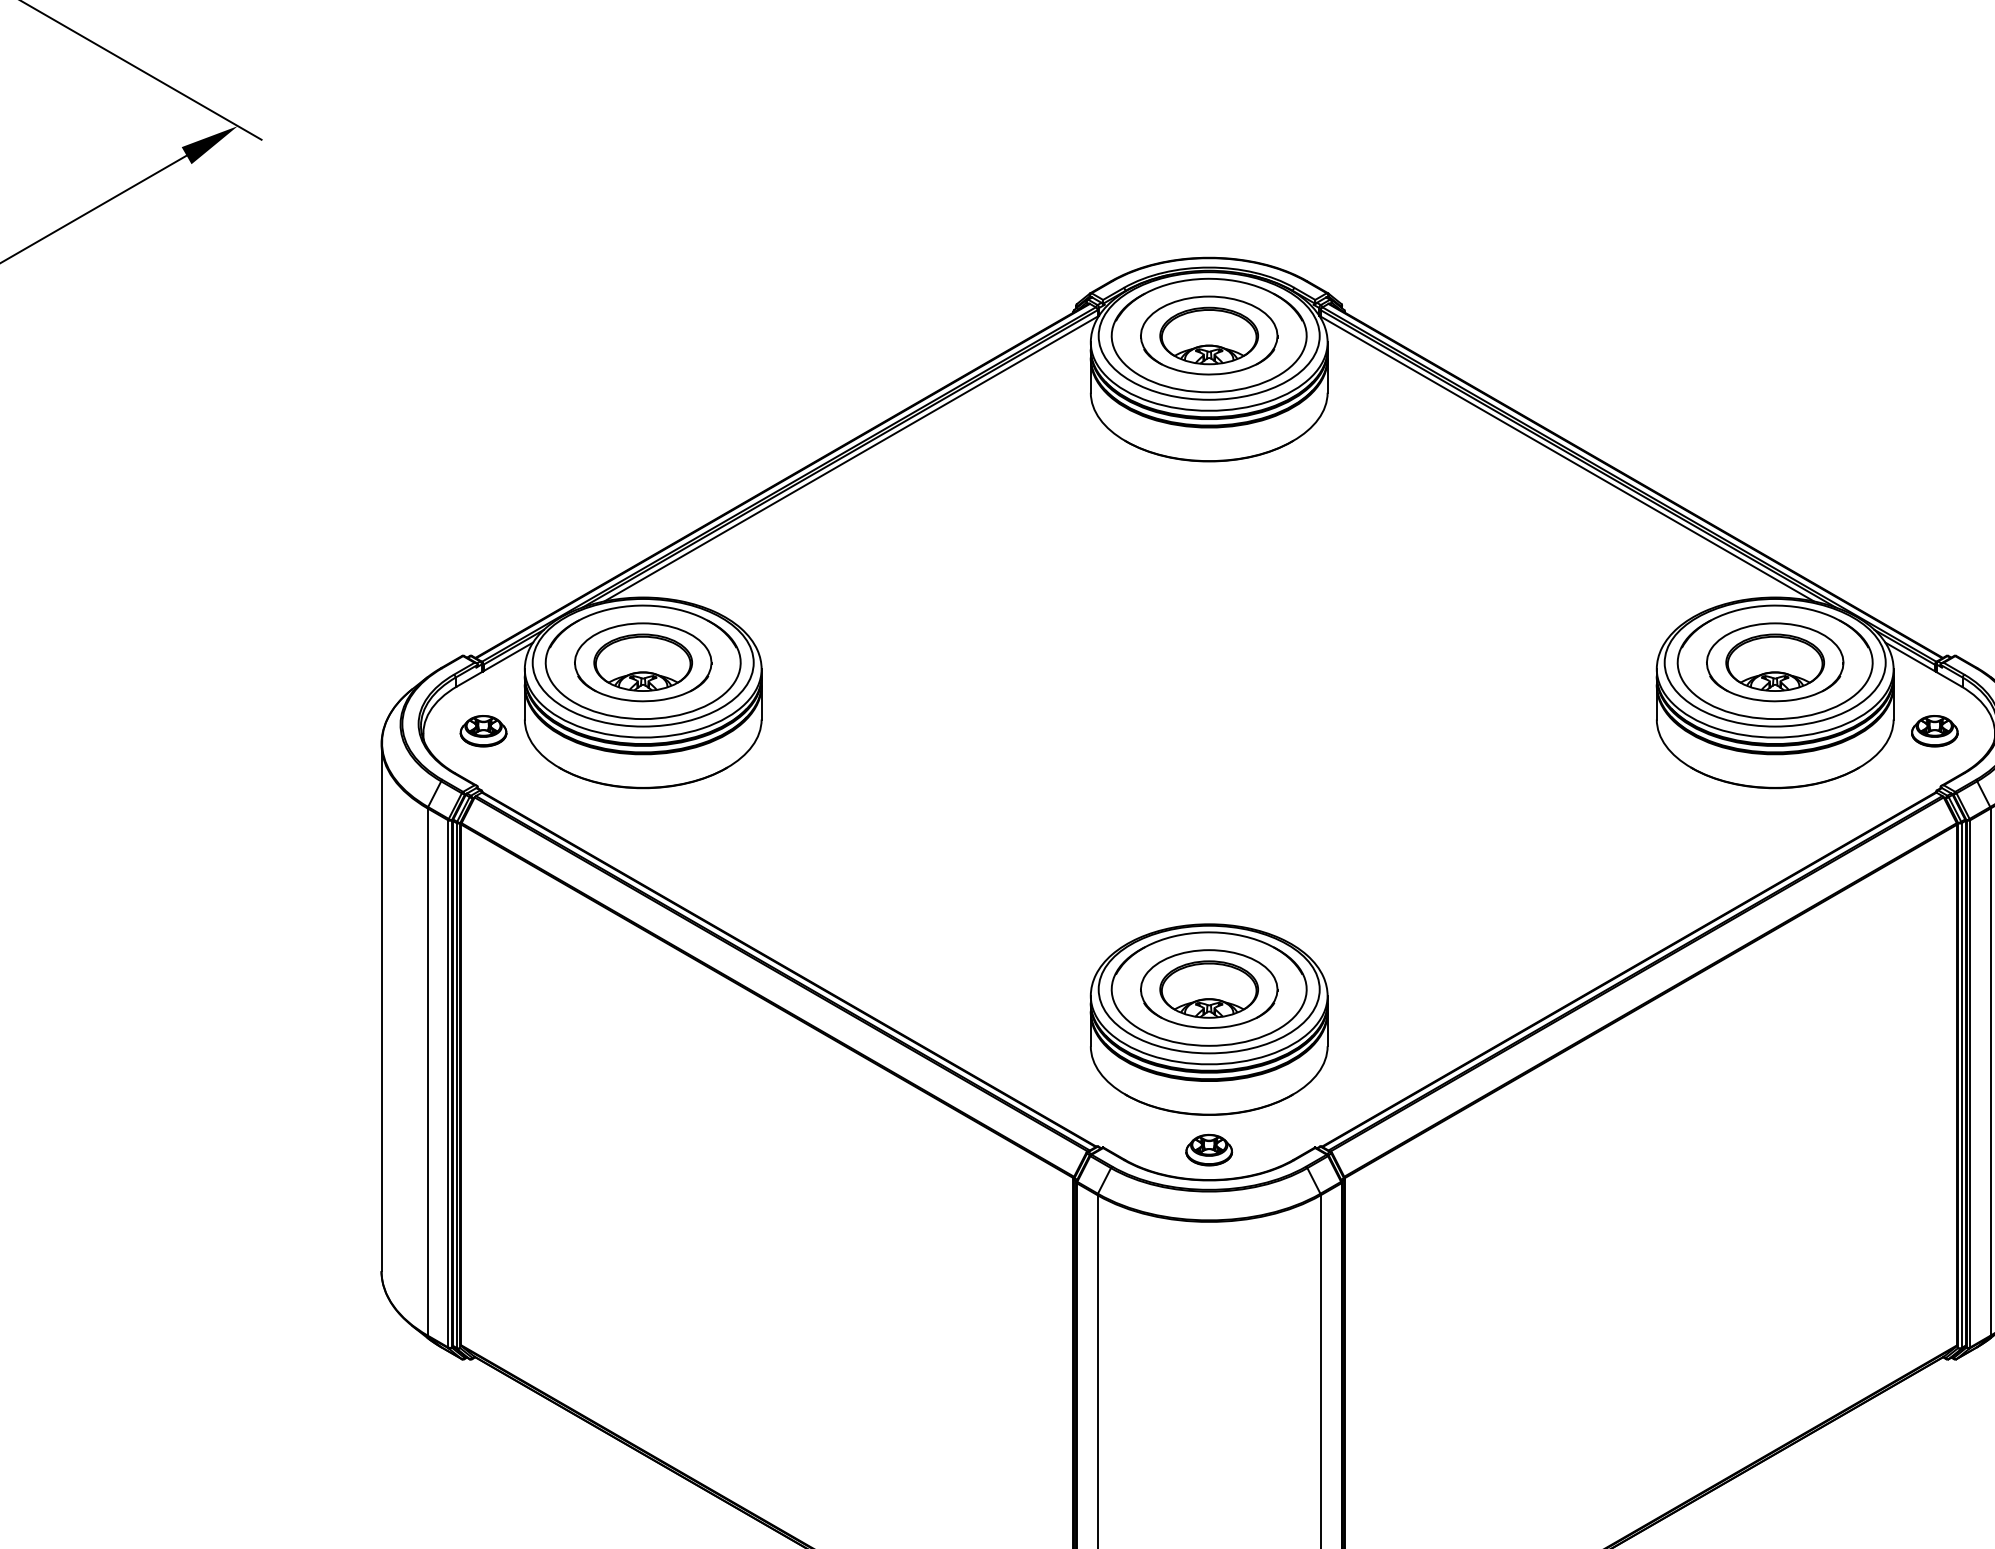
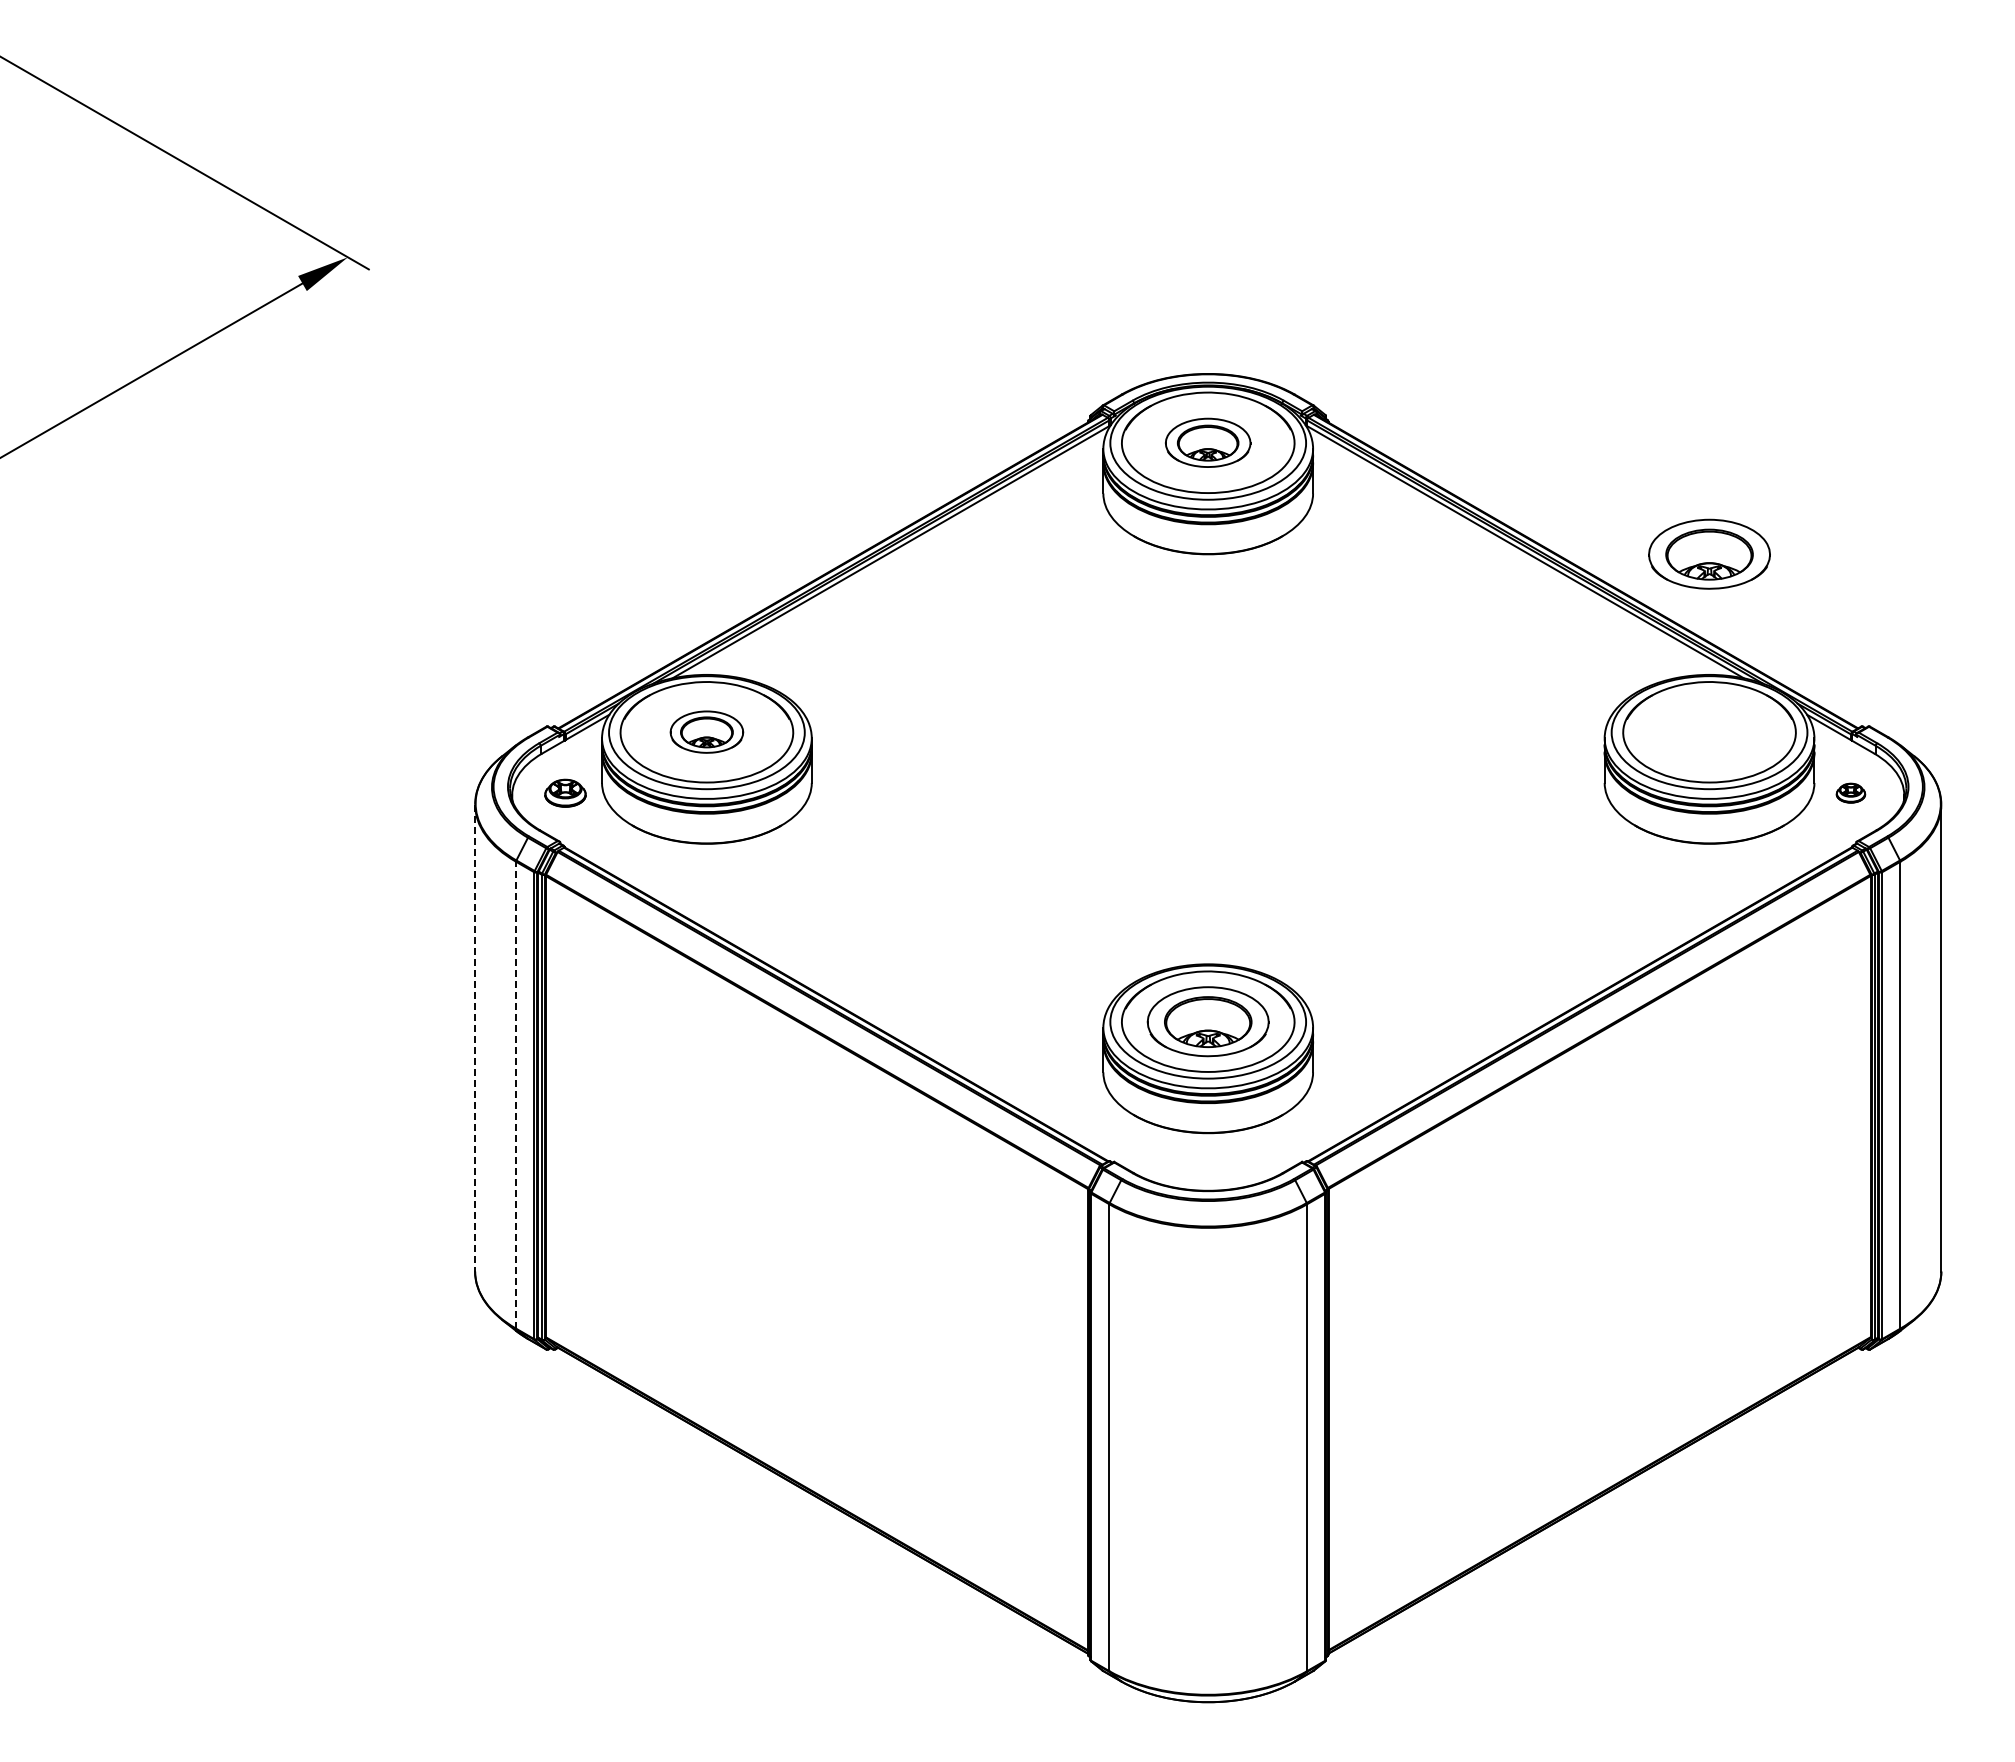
part: (1208, 335) -> (1207, 442), size x0.7
part: (642, 661) -> (706, 731), size x0.6
part: (1775, 661) -> (1709, 553), moved
part: (1934, 730) -> (1850, 792), size x0.7
line: (381, 1008) -> (475, 1038), solid -> dashed
line: (428, 1071) -> (516, 1094), solid -> dashed
part: (1209, 1149) -> (1208, 1163), removed

